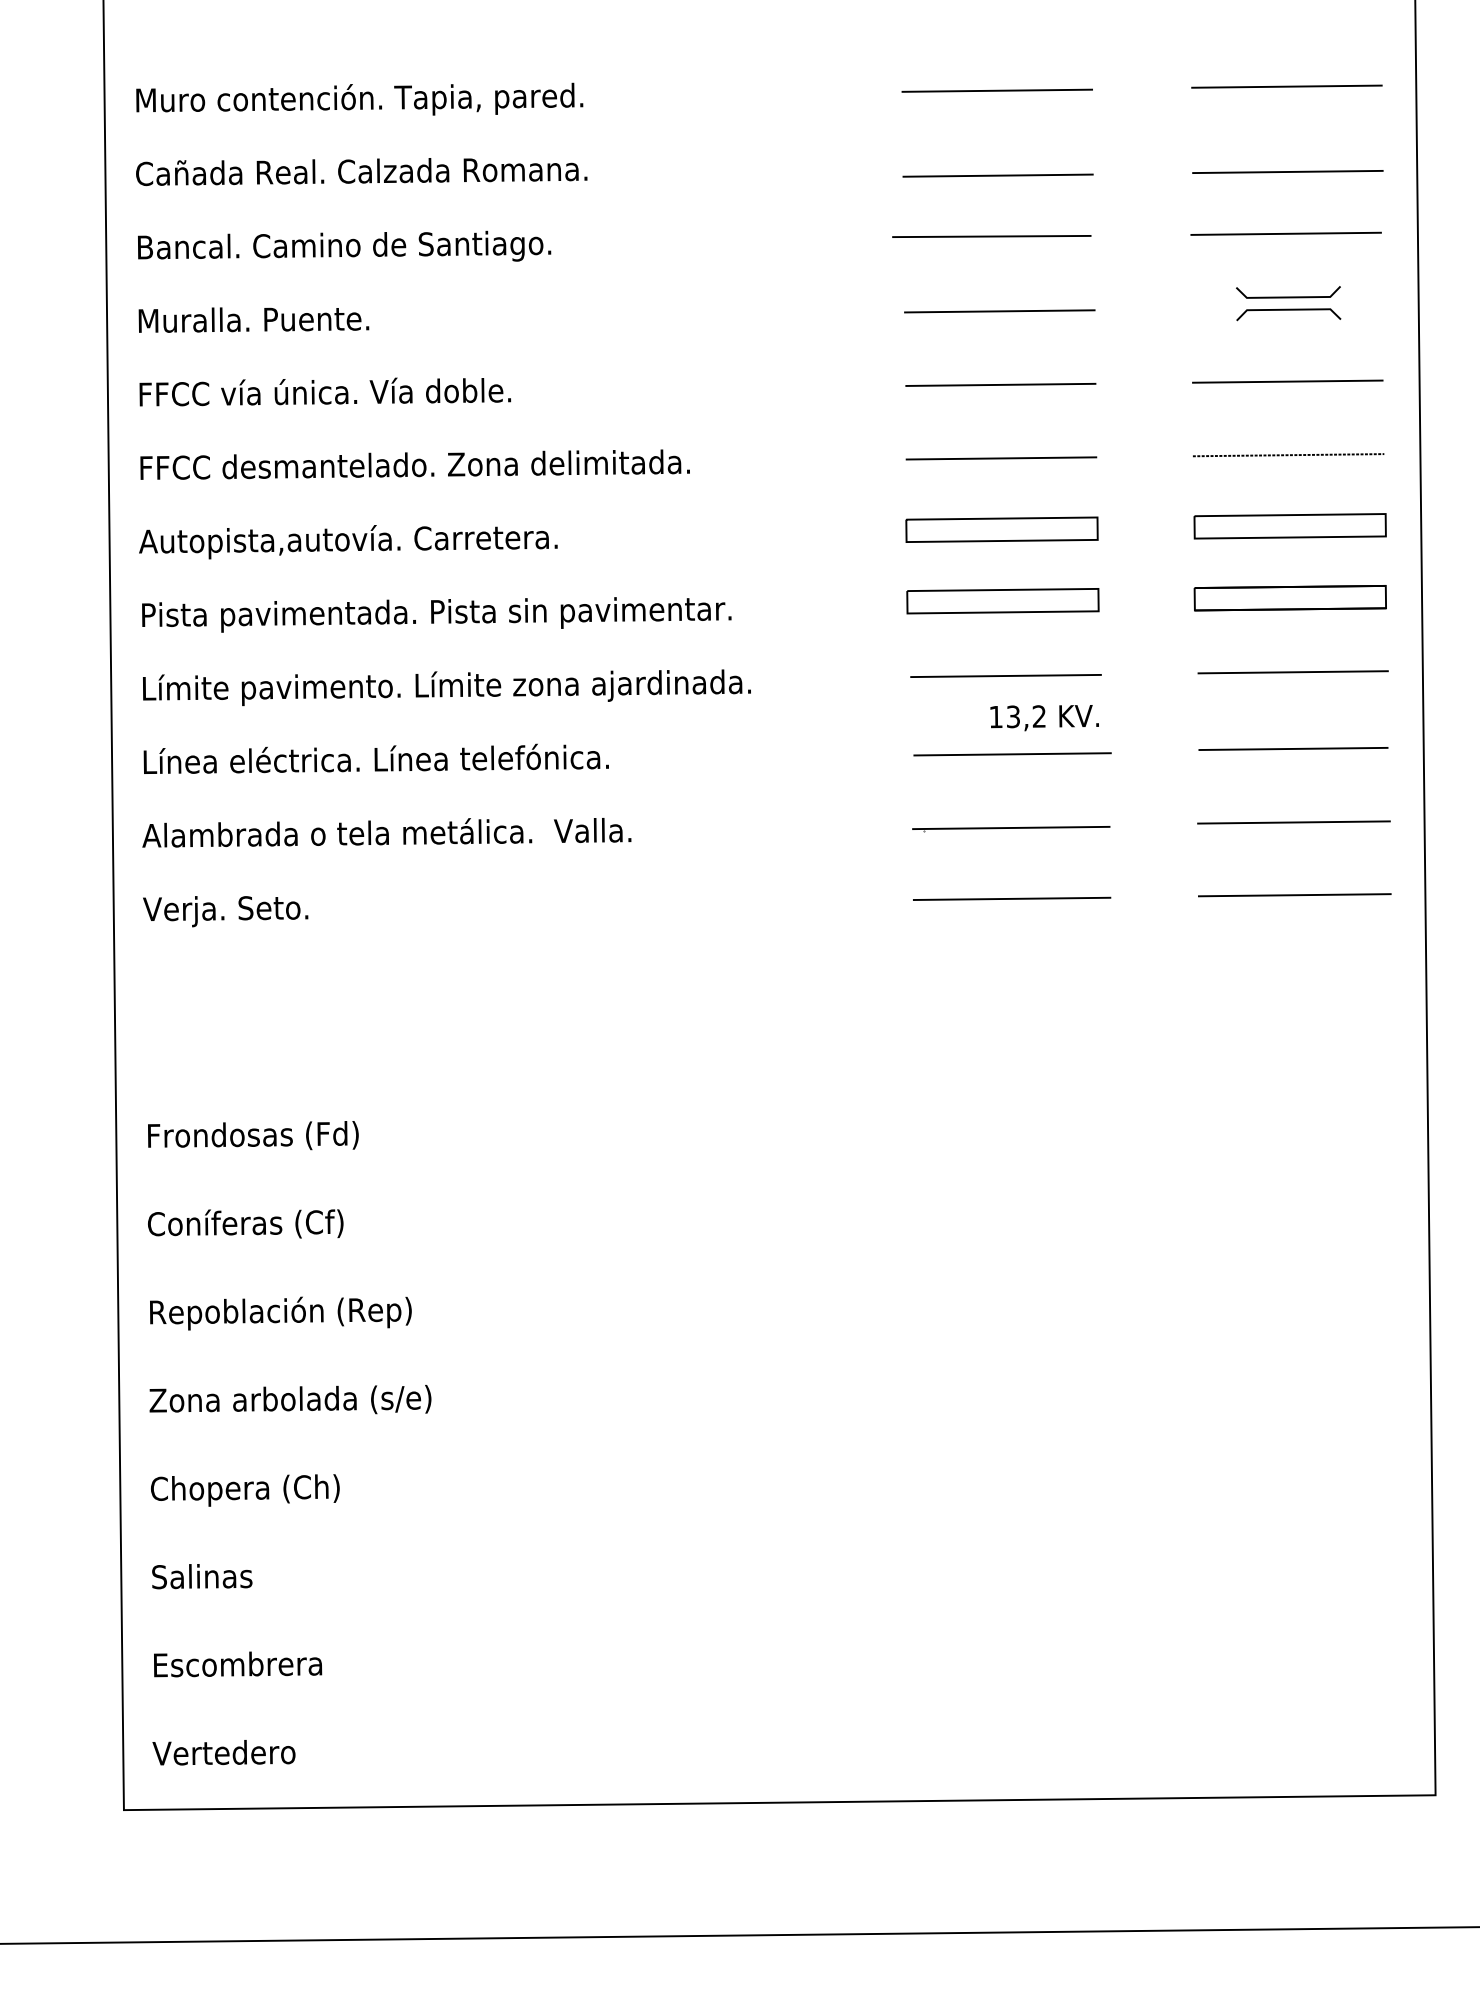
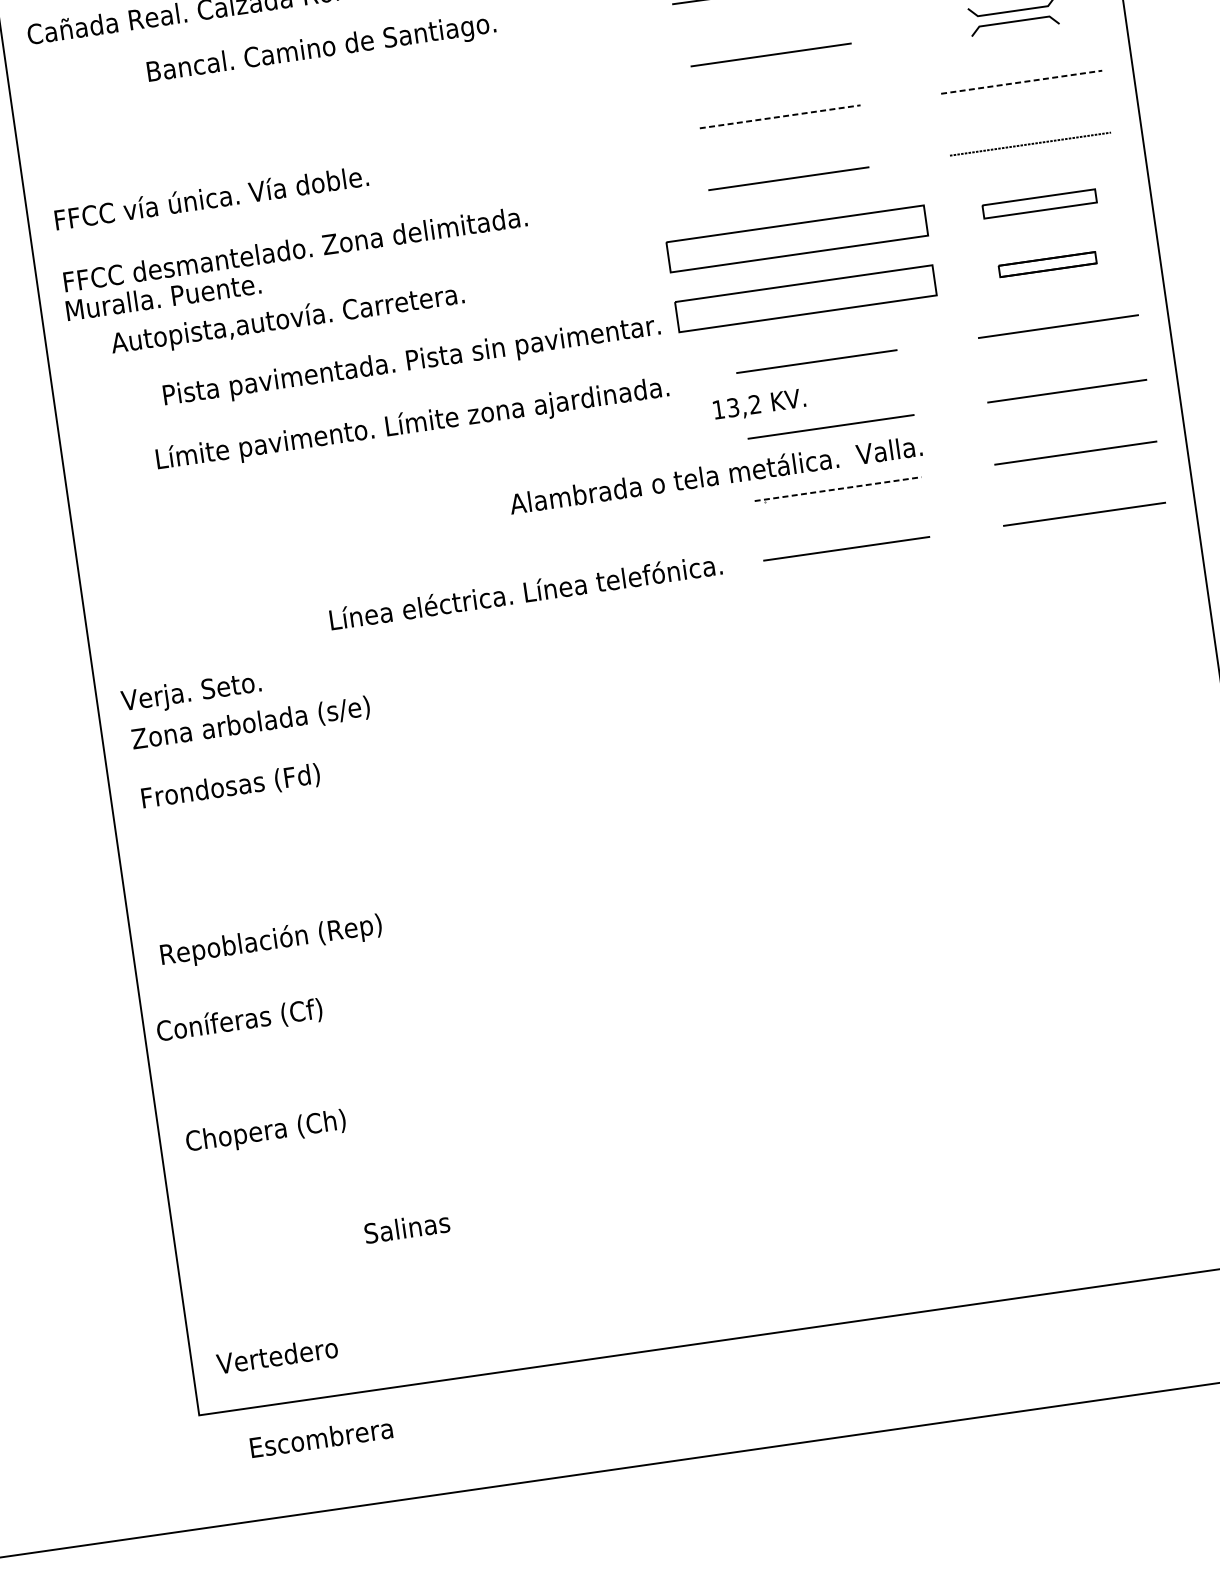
text: (344, 245) -> (321, 47), moved
text: (253, 319) -> (163, 297), moved
line: (1287, 381) -> (1021, 82), solid -> dashed
line: (1000, 384) -> (779, 116), solid -> dashed
part: (1289, 526) -> (1039, 204), size x0.7
part: (1001, 529) -> (796, 238), size x1.6
text: (348, 542) -> (288, 321), moved
part: (1289, 598) -> (1047, 264), size x0.6
part: (1002, 601) -> (805, 299), size x1.6
text: (436, 614) -> (411, 362), moved
text: (446, 687) -> (412, 424), moved
text: (1044, 718) -> (759, 405), moved
text: (375, 758) -> (525, 591), moved
line: (1011, 827) -> (838, 488), solid -> dashed
text: (386, 832) -> (715, 474), moved
text: (225, 911) -> (191, 693), moved
text: (253, 1135) -> (230, 786), moved
text: (245, 1223) -> (239, 1020), moved
text: (280, 1313) -> (271, 941), moved
text: (290, 1399) -> (250, 722), moved
text: (202, 1576) -> (407, 1227), moved
text: (238, 1664) -> (321, 1438), moved

